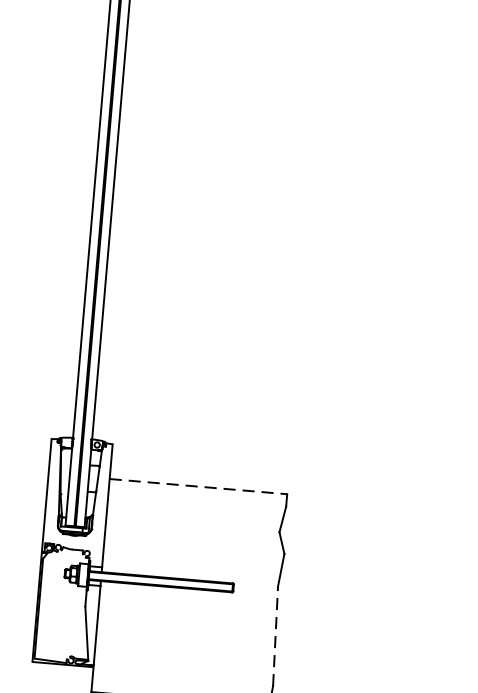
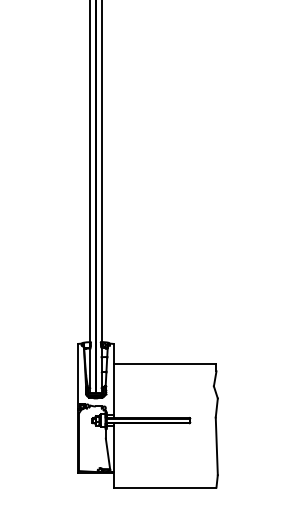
line: (199, 487) -> (165, 364), dashed -> solid
line: (275, 636) -> (216, 446), dashed -> solid

